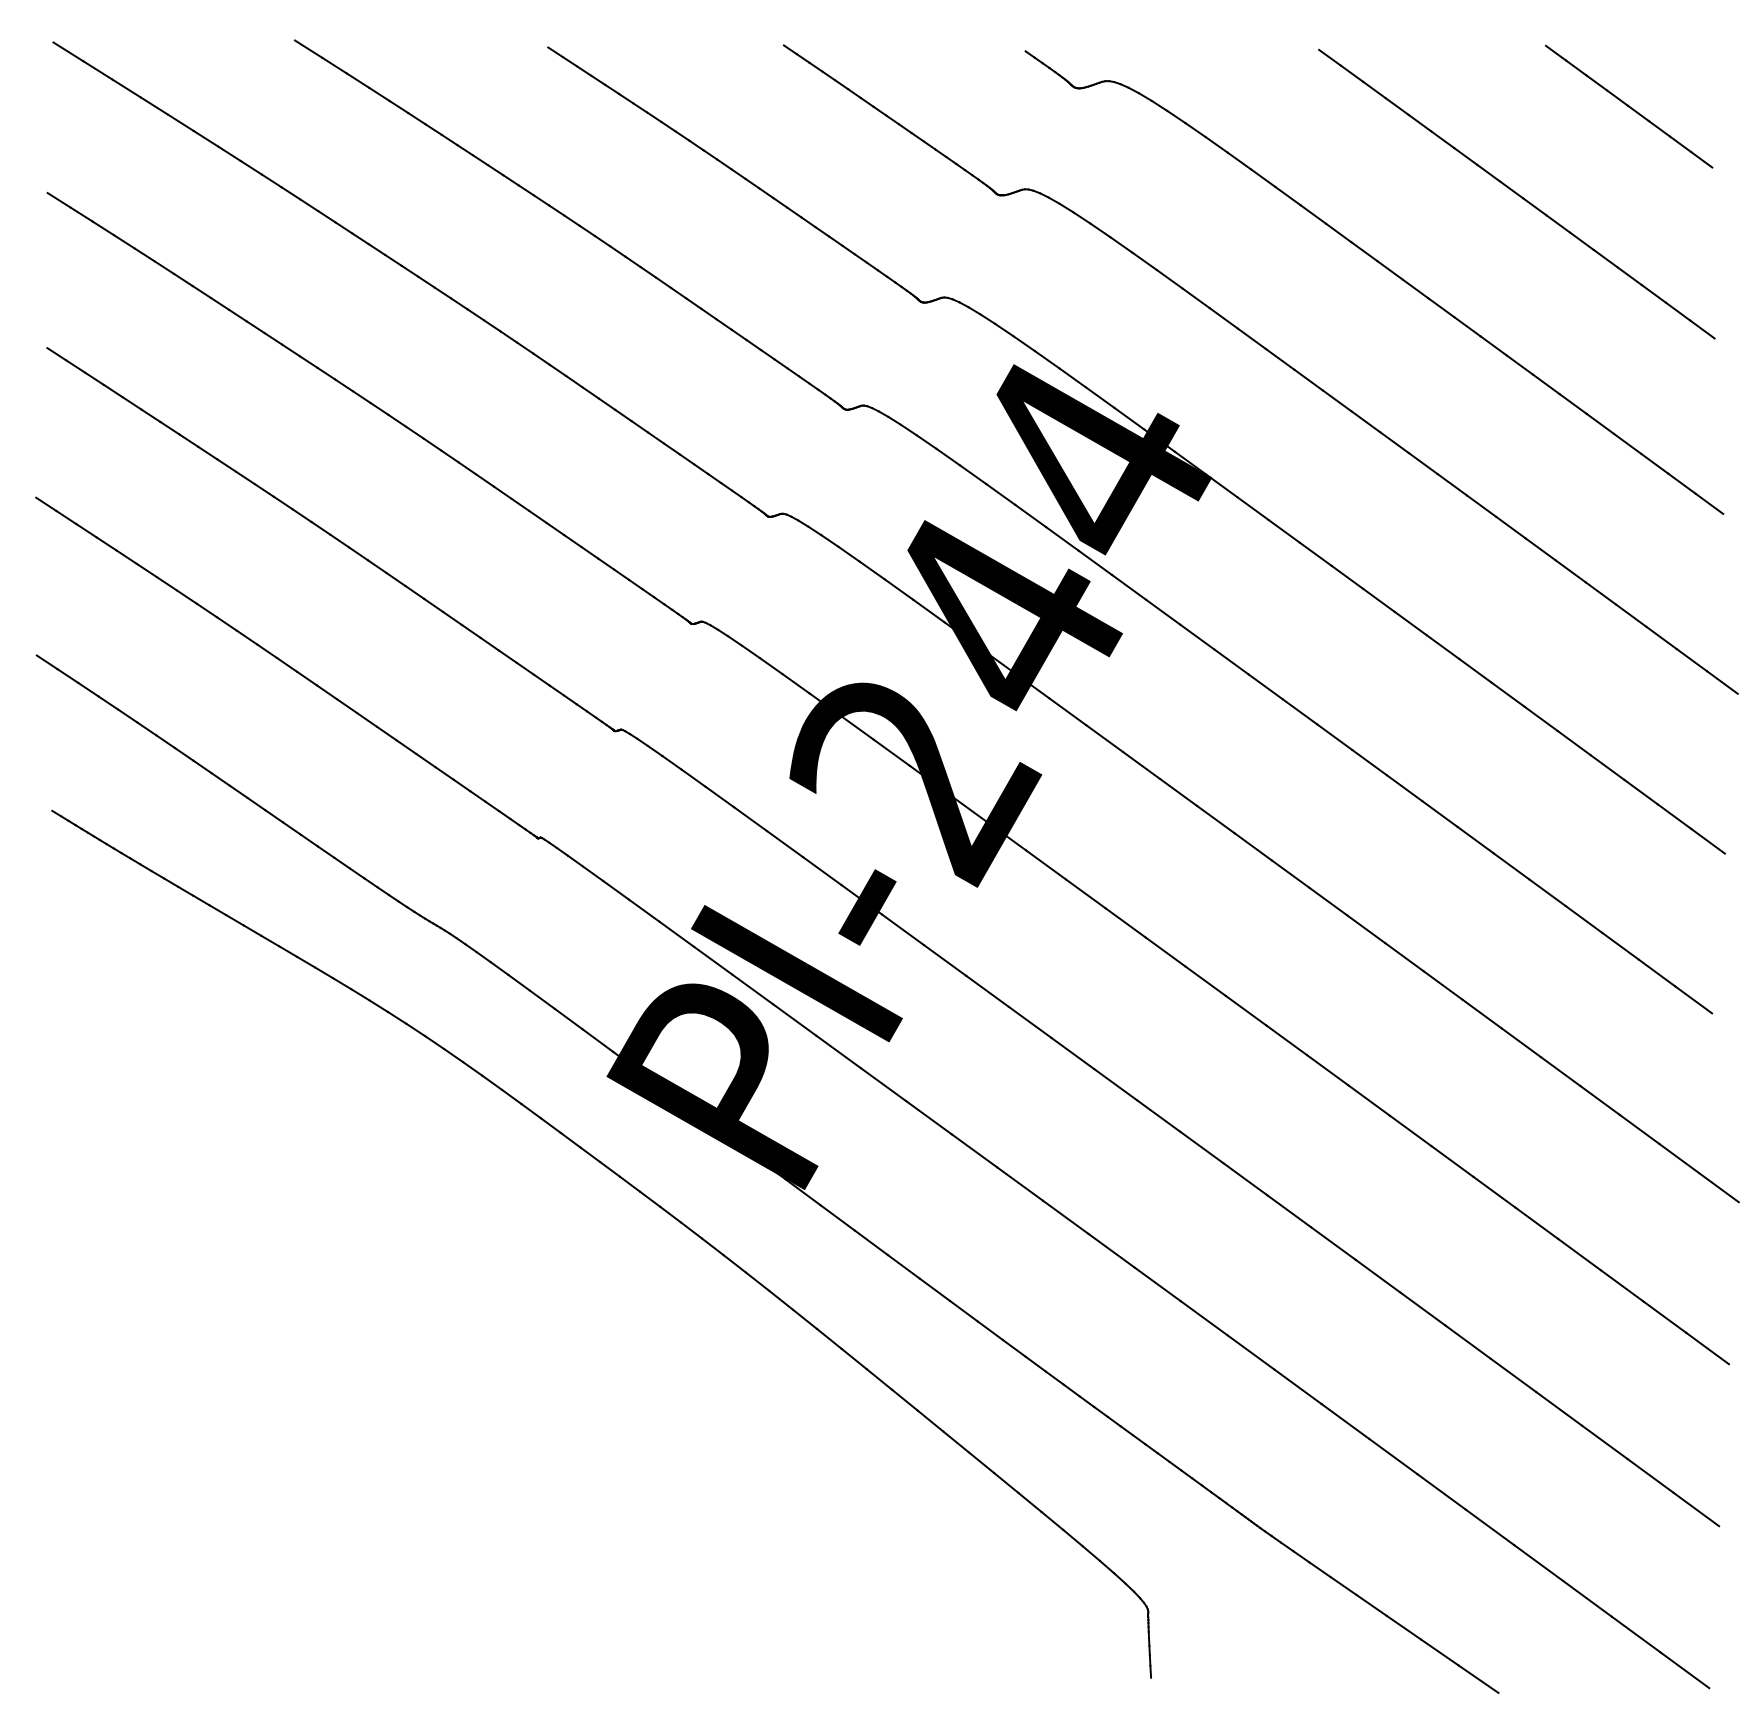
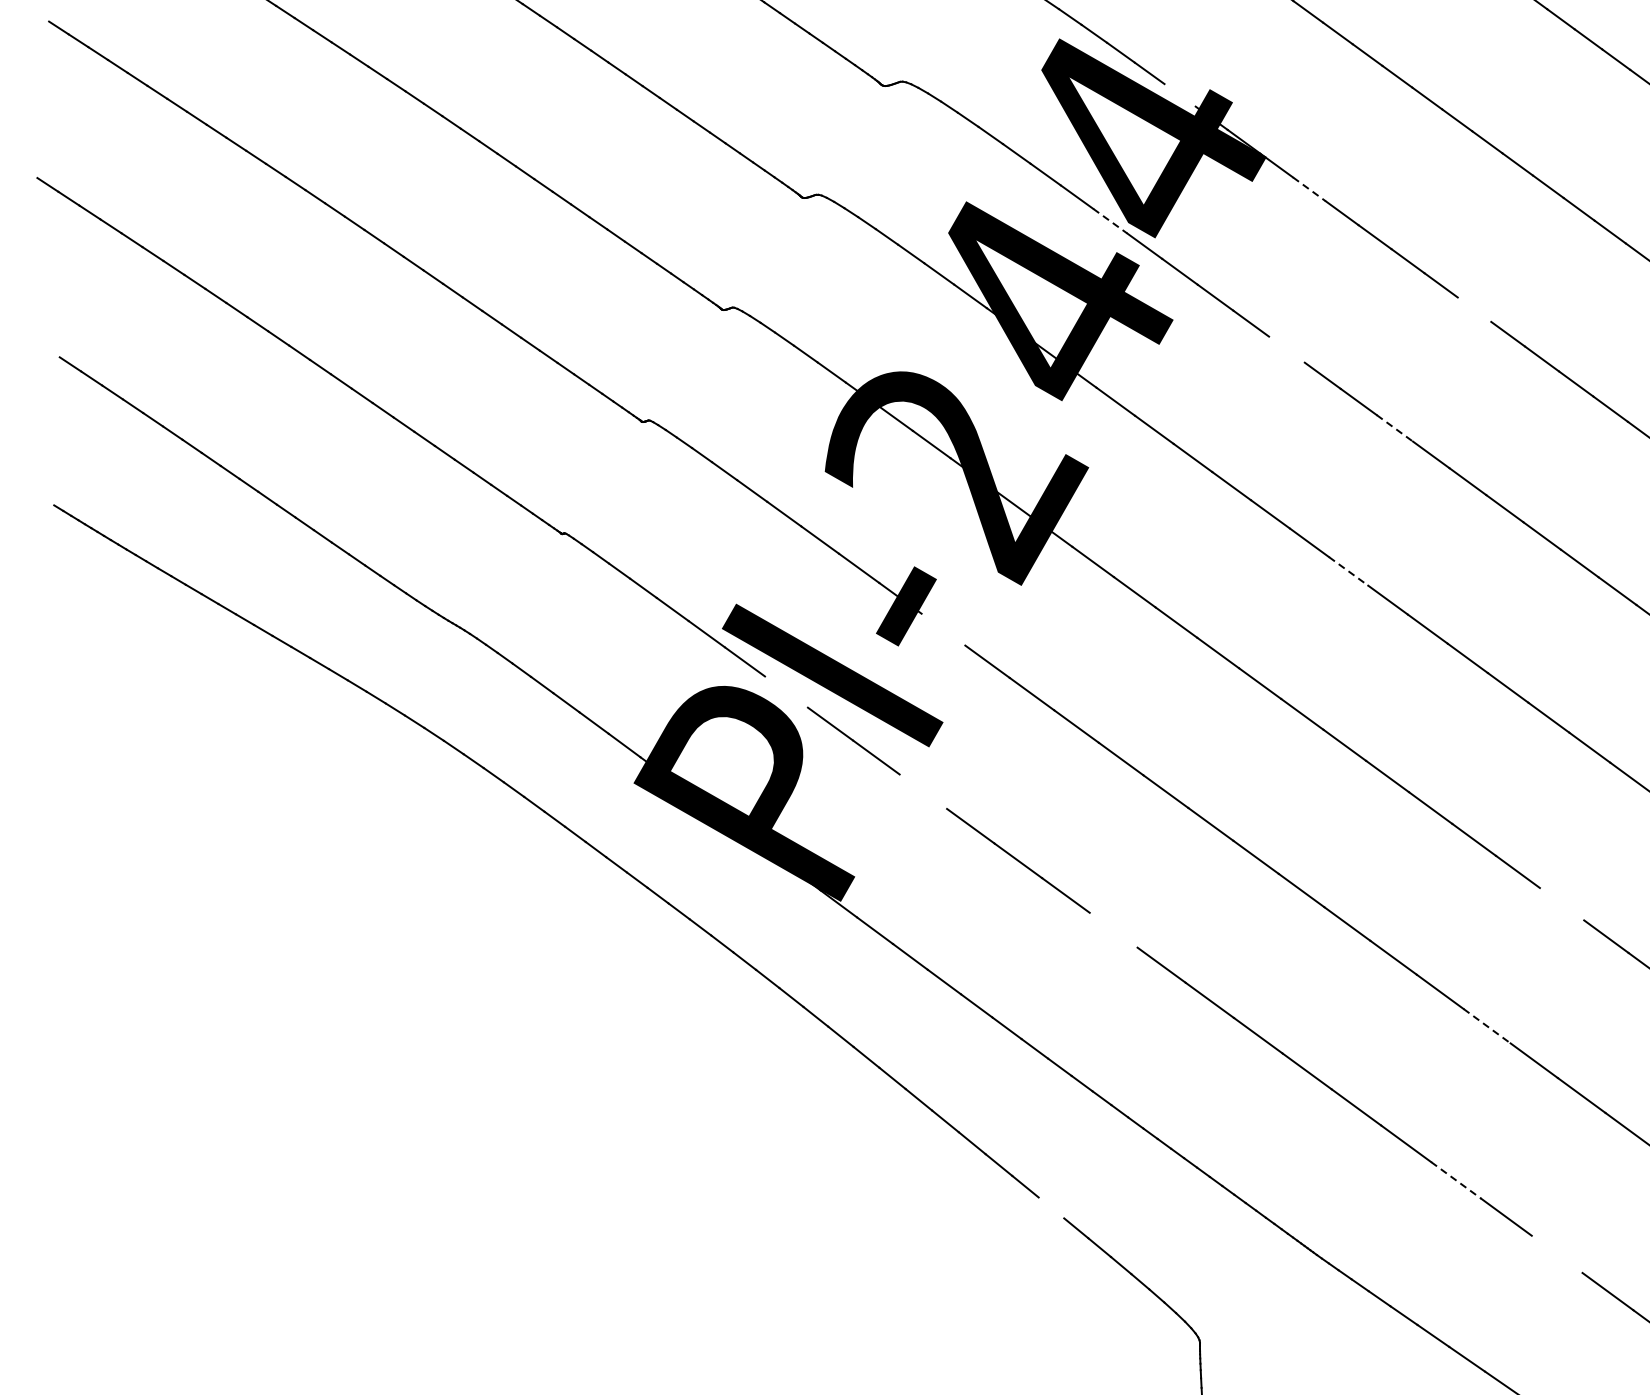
line: (1129, 418) -> (1180, 95), removed
line: (1253, 508) -> (1309, 189), solid -> dashed
line: (1062, 539) -> (1110, 221), solid -> dashed
line: (1410, 623) -> (1474, 309), removed
line: (1231, 661) -> (1286, 349), removed
line: (46, 662) -> (48, 350), removed
line: (1335, 737) -> (1395, 428), solid -> dashed
line: (1290, 874) -> (1348, 571), solid -> dashed
line: (902, 929) -> (943, 629), removed
line: (752, 989) -> (786, 692), removed
line: (883, 1084) -> (923, 791), removed
line: (1494, 1191) -> (1561, 903), removed
line: (1065, 1216) -> (1113, 929), removed
line: (1422, 1309) -> (1486, 1026), solid -> dashed
line: (1393, 1456) -> (1456, 1180), solid -> dashed
line: (1006, 1482) -> (1051, 1207), removed
line: (1489, 1527) -> (1556, 1254), removed

